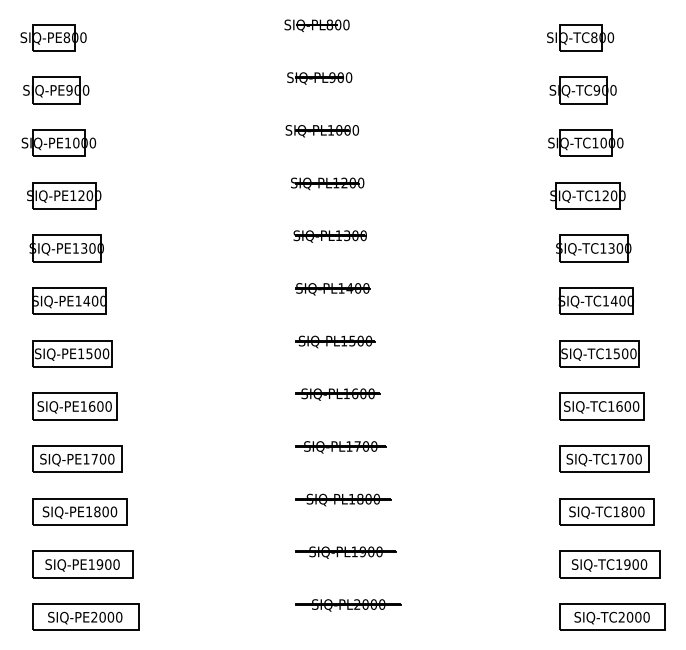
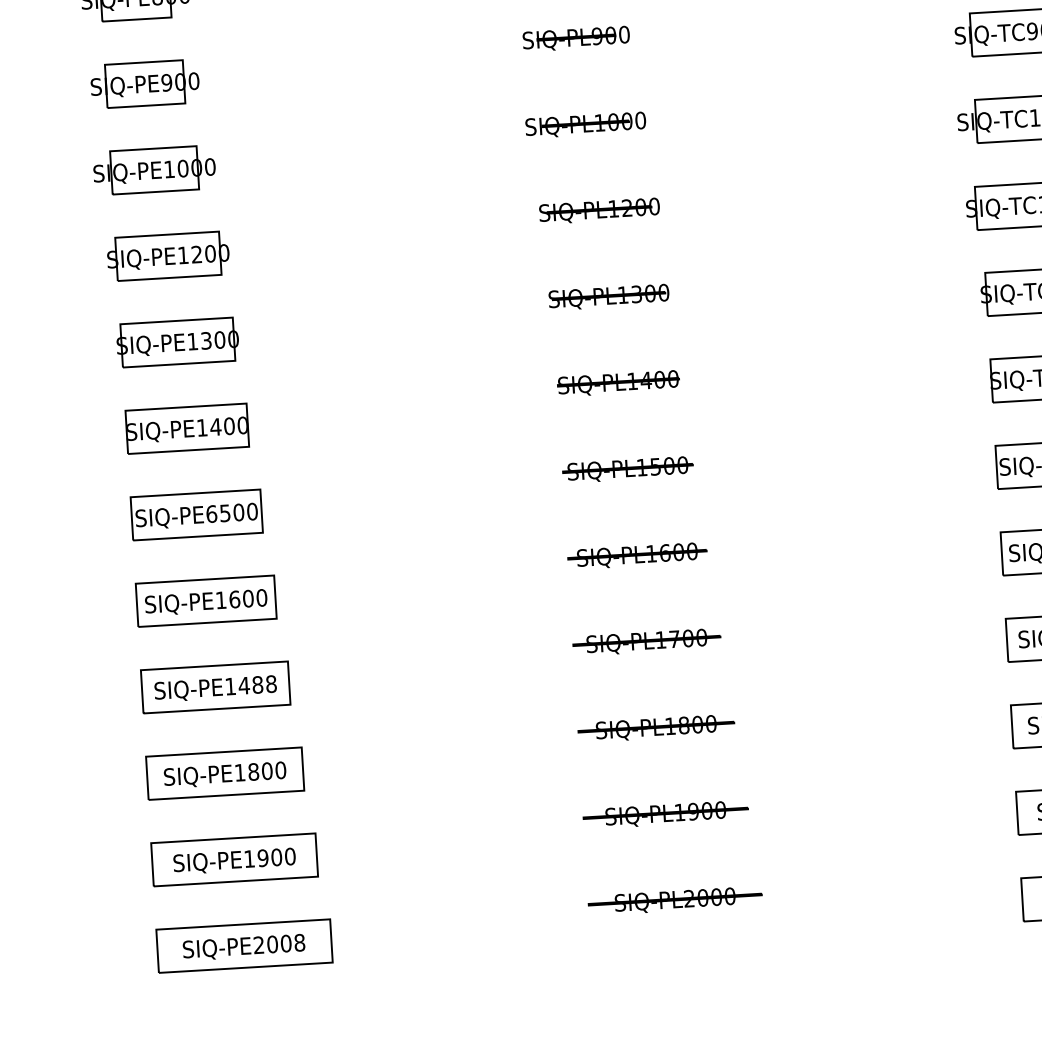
text: (81, 353) -> (212, 513), SIQ-PE1500 -> SIQ-PE6500
text: (102, 459) -> (256, 685), SIQ-PE1700 -> SIQ-PE1488
text: (119, 617) -> (300, 943), SIQ-PE2000 -> SIQ-PE2008

